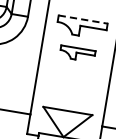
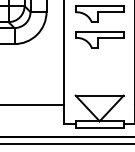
line: (84, 19) -> (100, 5), dashed -> solid
part: (77, 53) -> (99, 39), size x1.43

